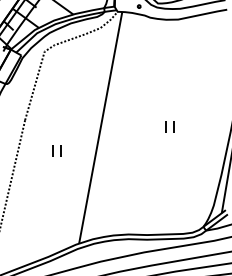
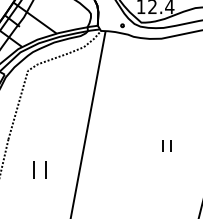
part: (169, 126) -> (165, 145), moved
part: (56, 150) -> (39, 169), size x1.6

